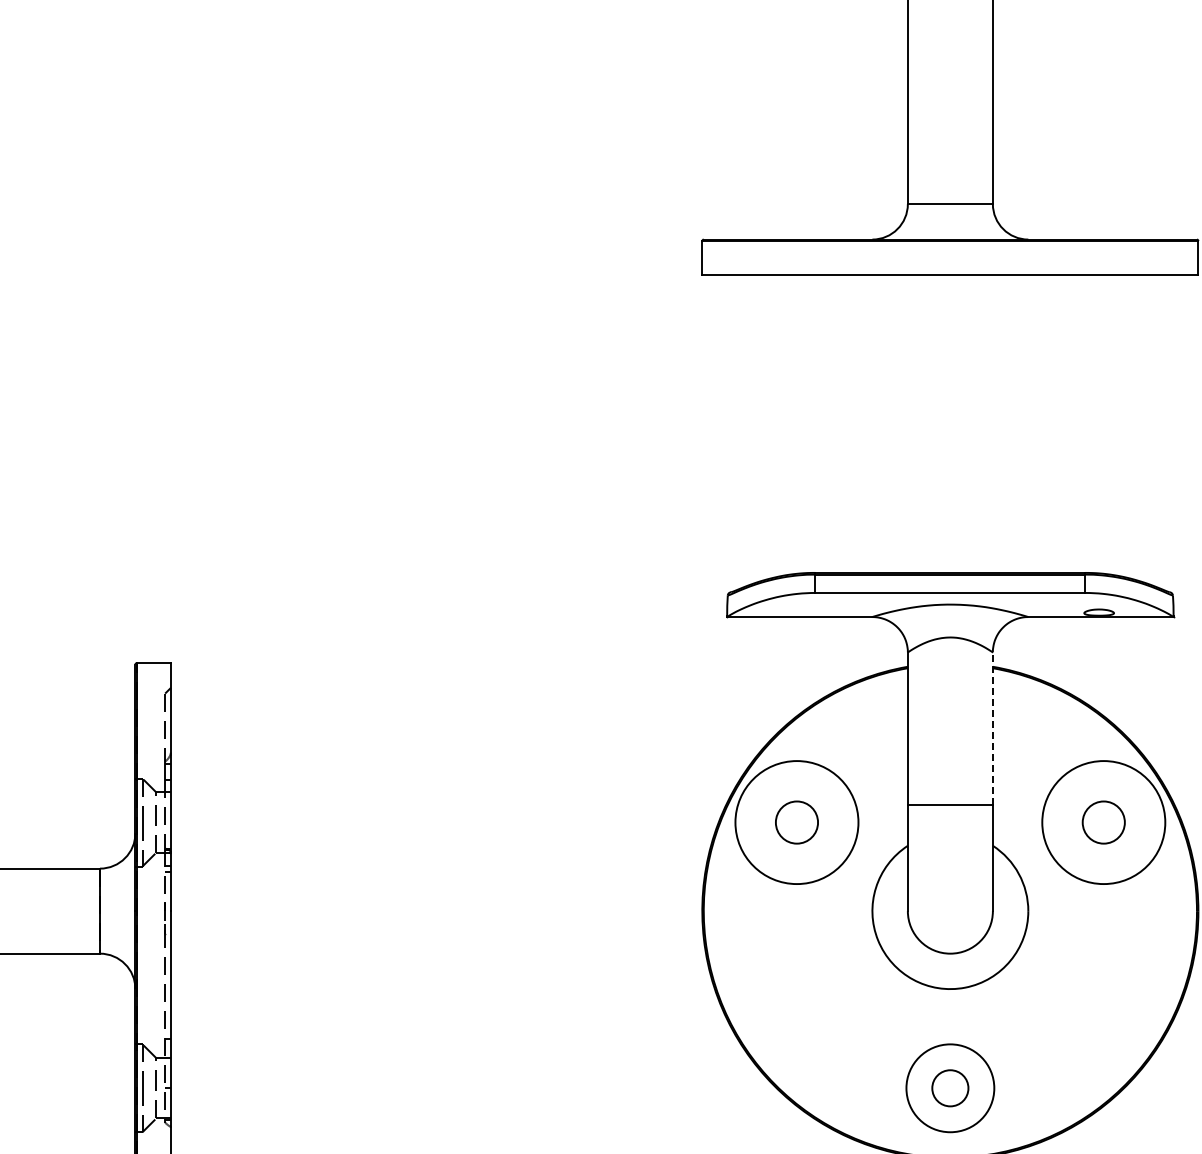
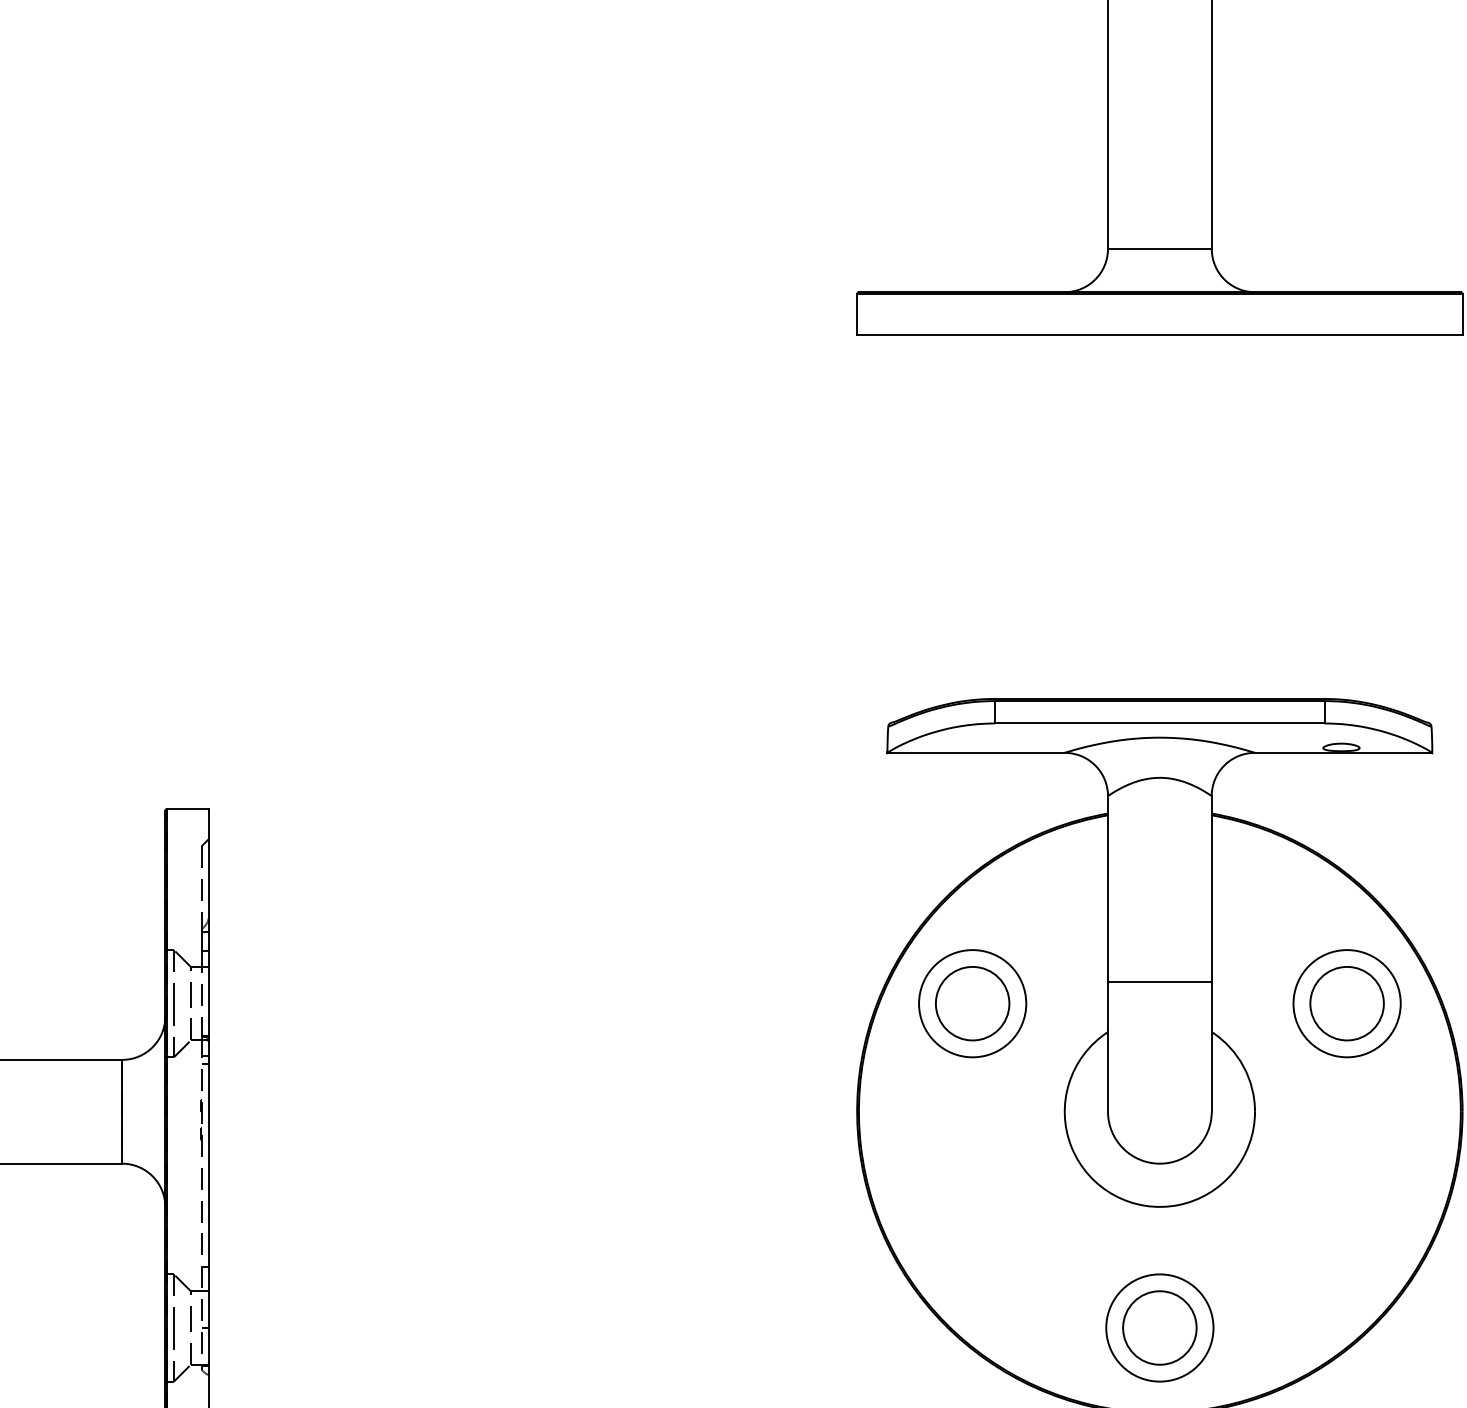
line: (992, 728) -> (1211, 888), dashed -> solid
circle: (796, 822) -> (972, 1003), size x0.71
circle: (796, 822) -> (972, 1003), size x1.43
circle: (1103, 822) -> (1346, 1003), size x0.71
circle: (1103, 822) -> (1346, 1003), size x1.43
circle: (950, 1088) -> (1160, 1328), size x1.67

